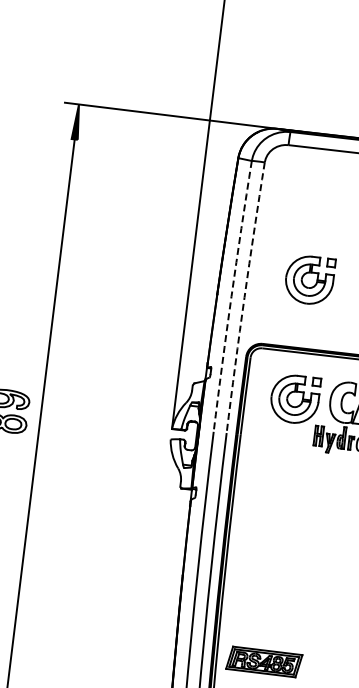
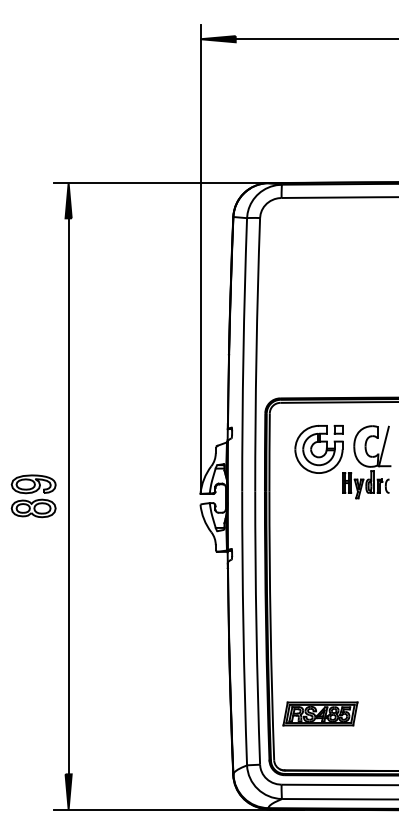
part: (309, 279) -> (318, 328), removed
arc: (231, 295) -> (243, 354), dashed -> solid
arc: (244, 297) -> (256, 354), dashed -> solid

